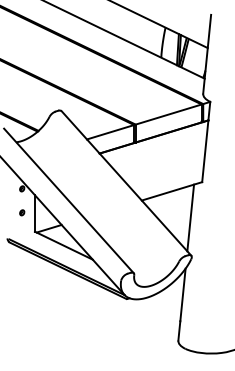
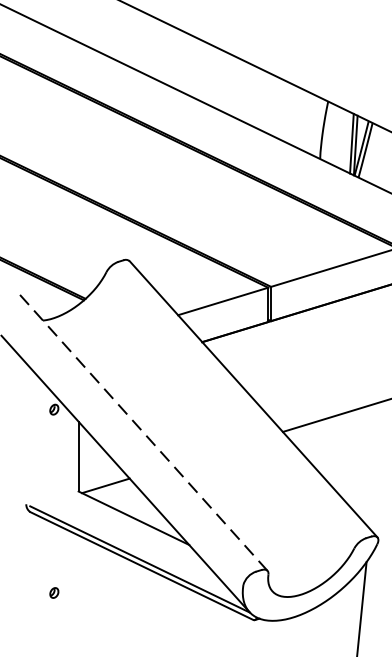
line: (68, 200) -> (142, 431), solid -> dashed
part: (22, 212) -> (54, 592), moved
line: (190, 217) -> (375, 464), removed

